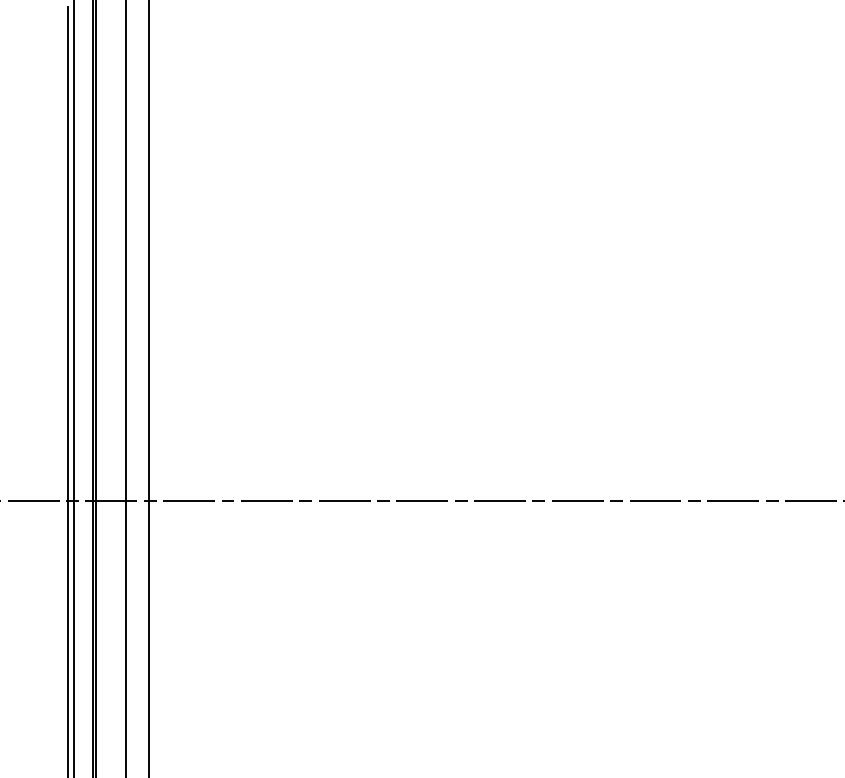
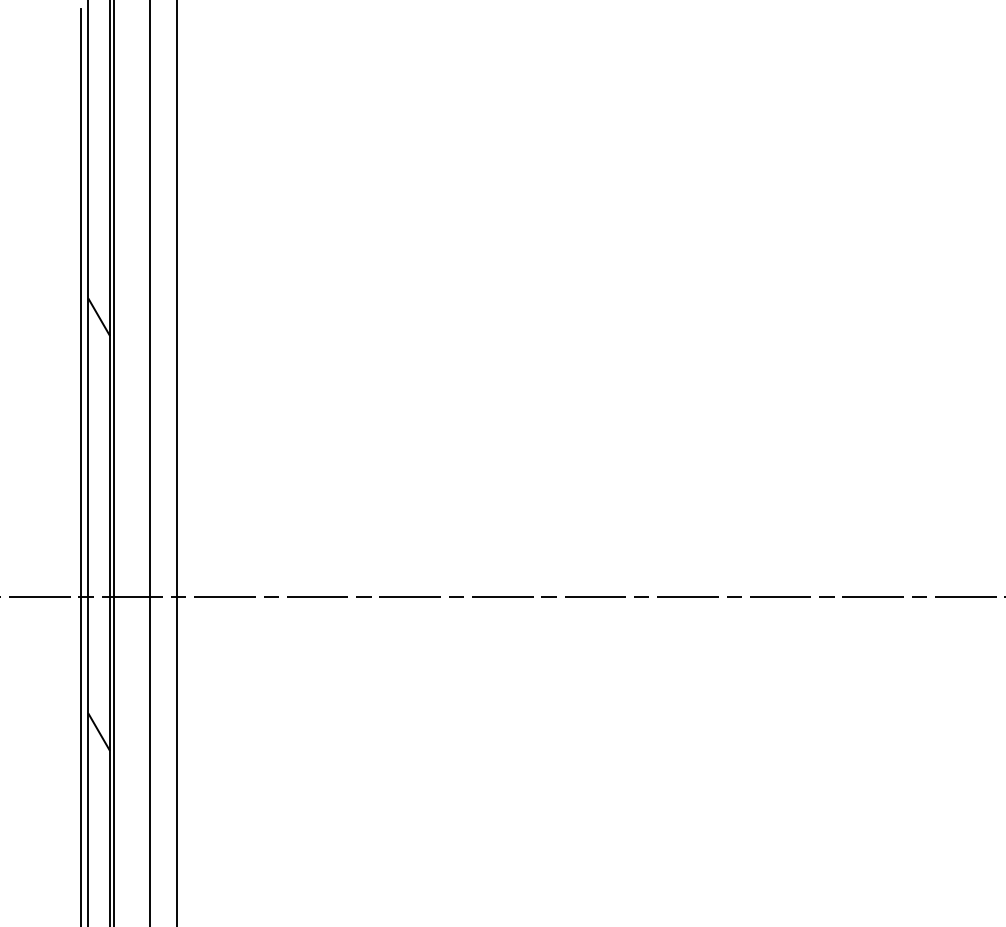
hatch: (83, 440) -> (99, 524), added

